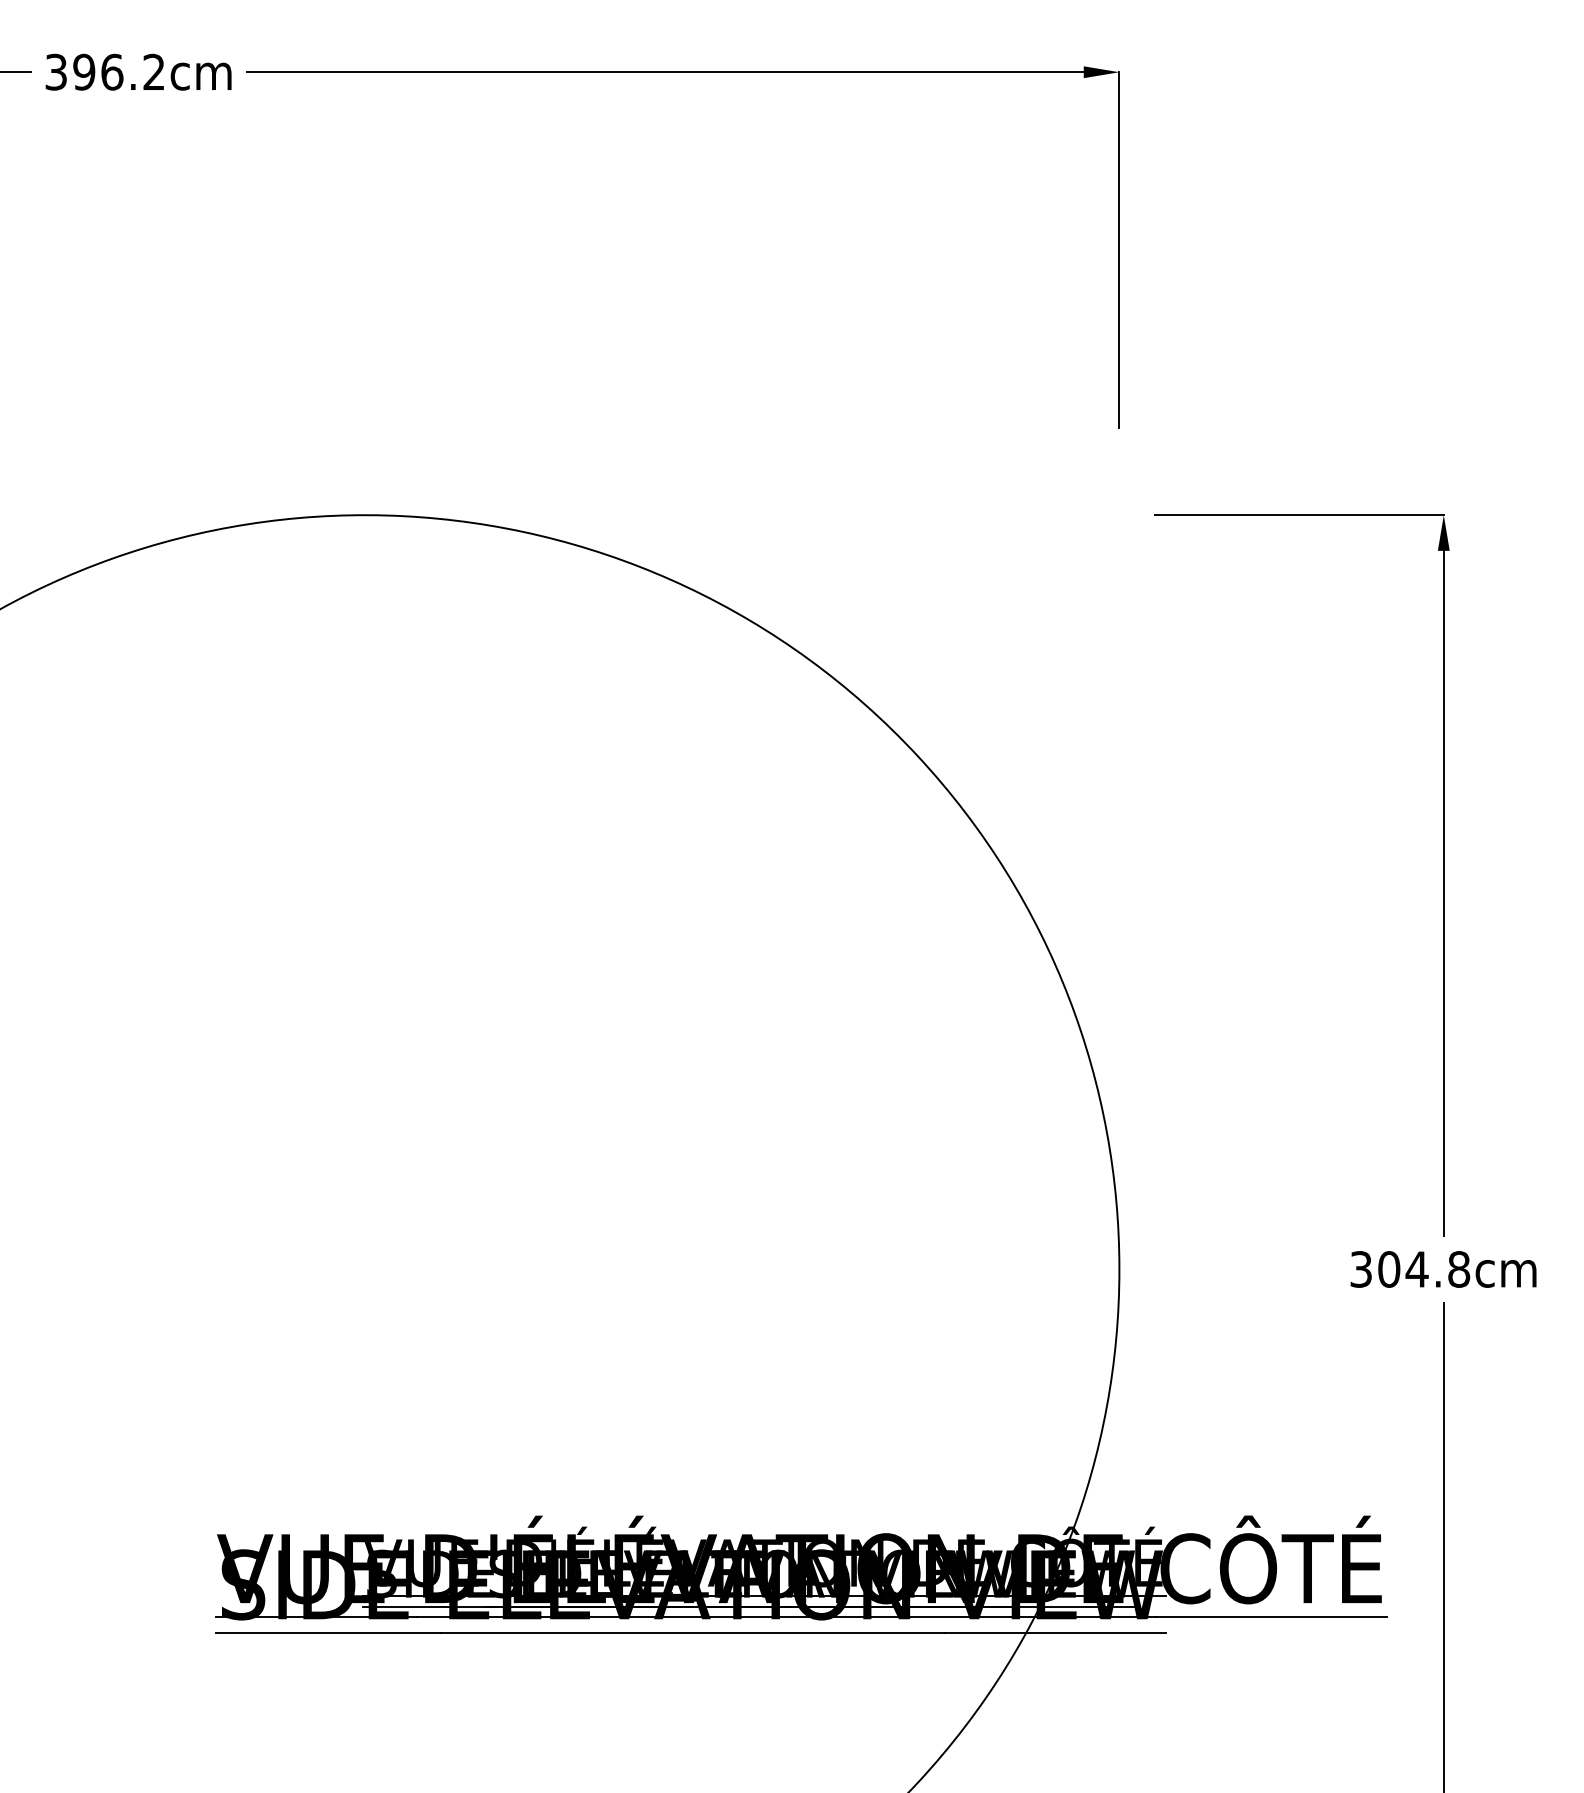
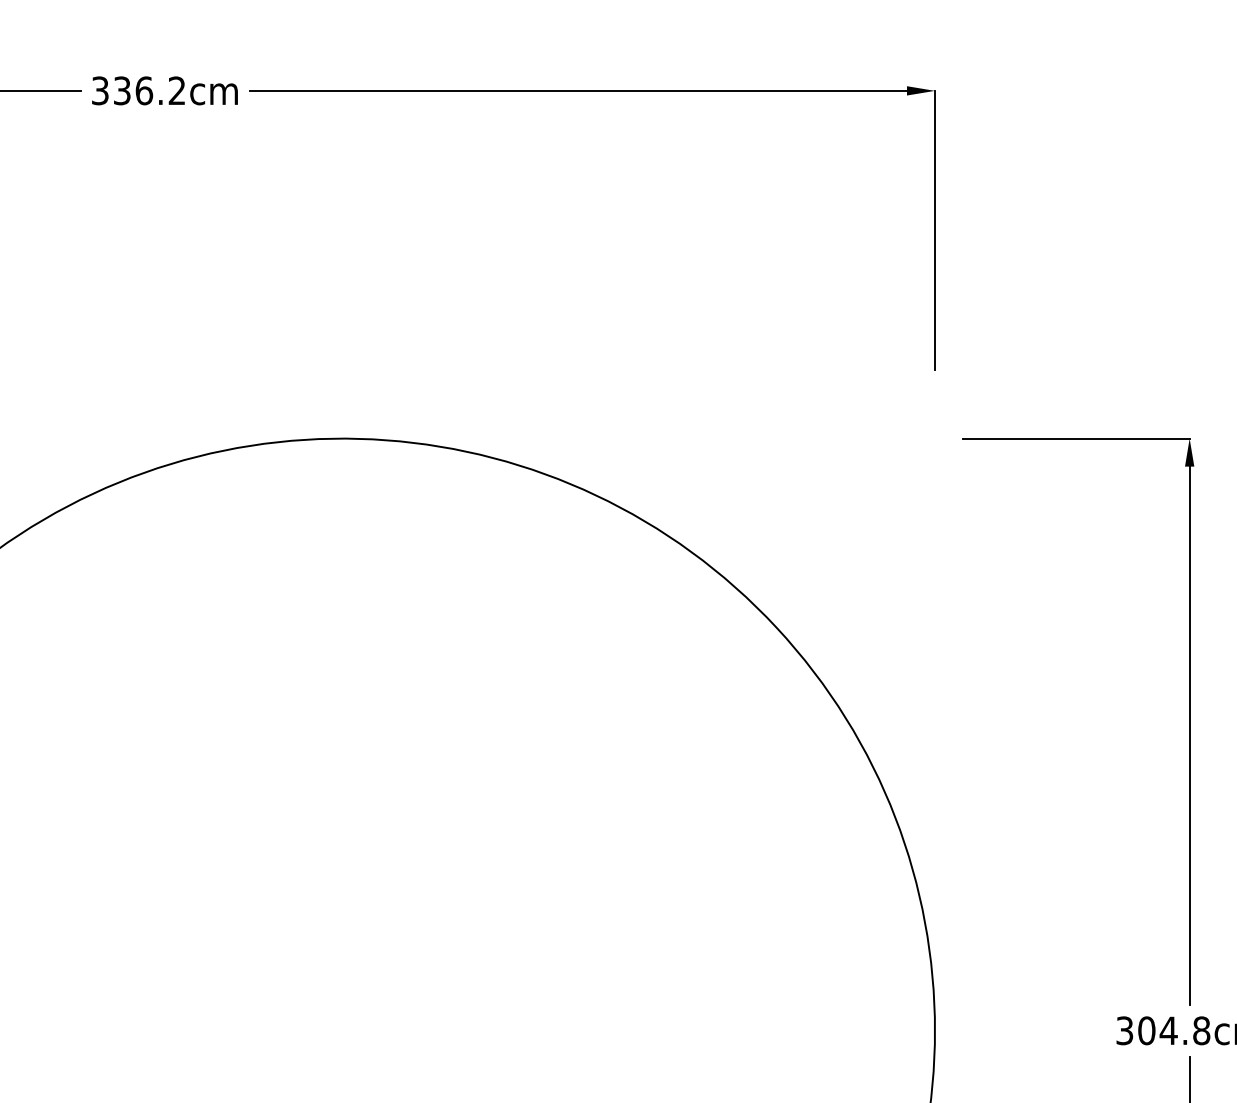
text: (84, 71) -> (122, 90), 396.2cm -> 336.2cm

